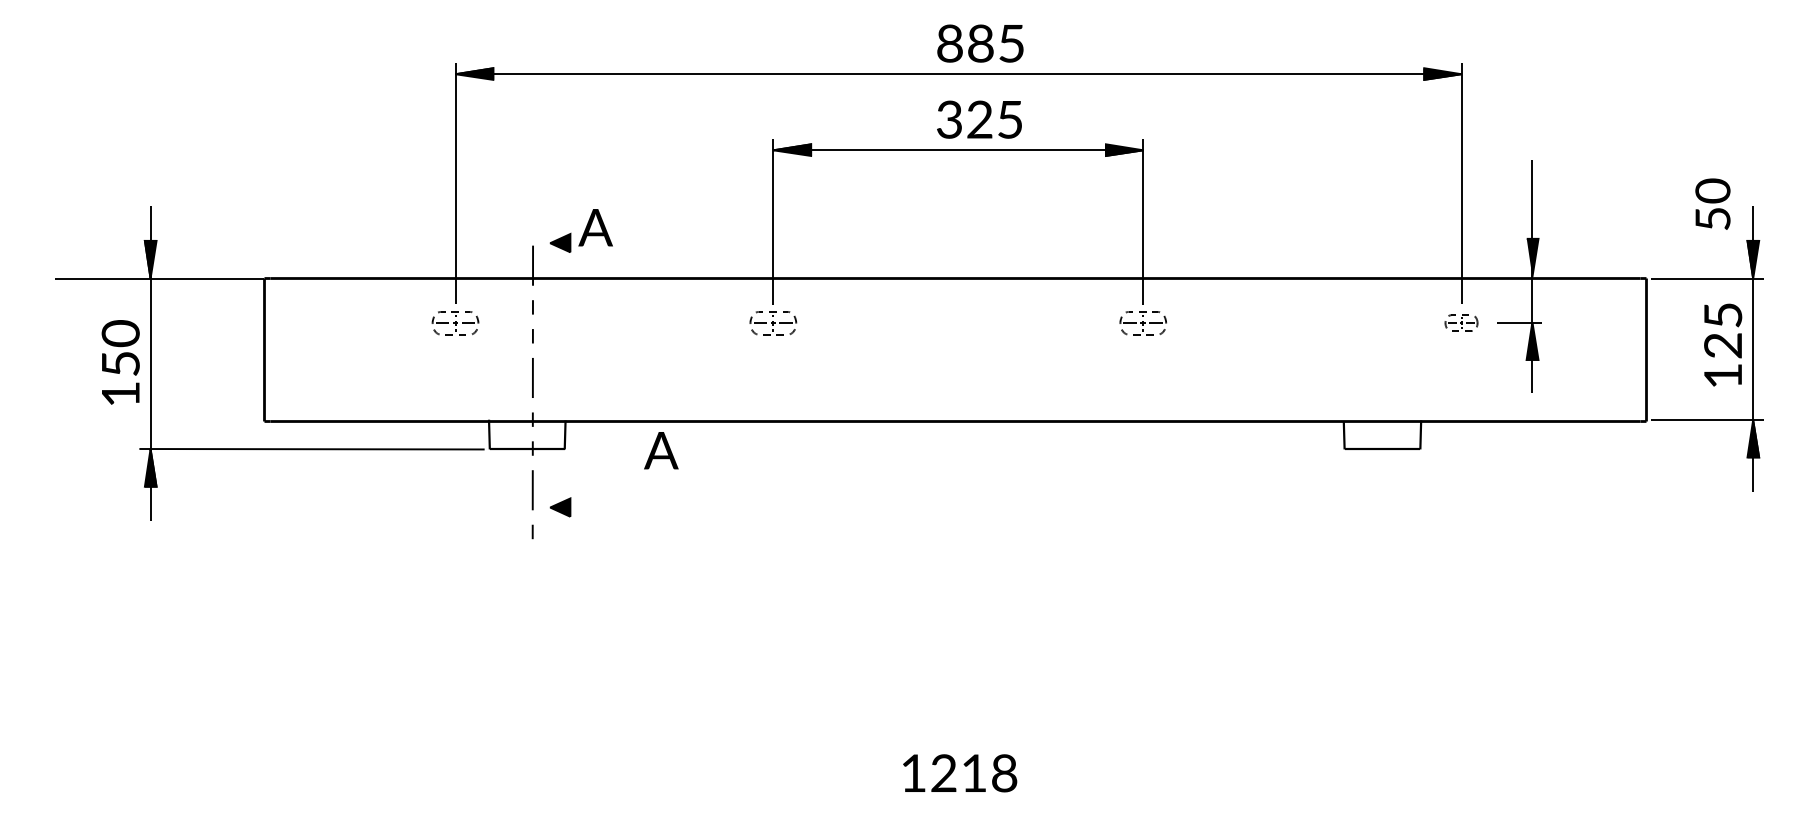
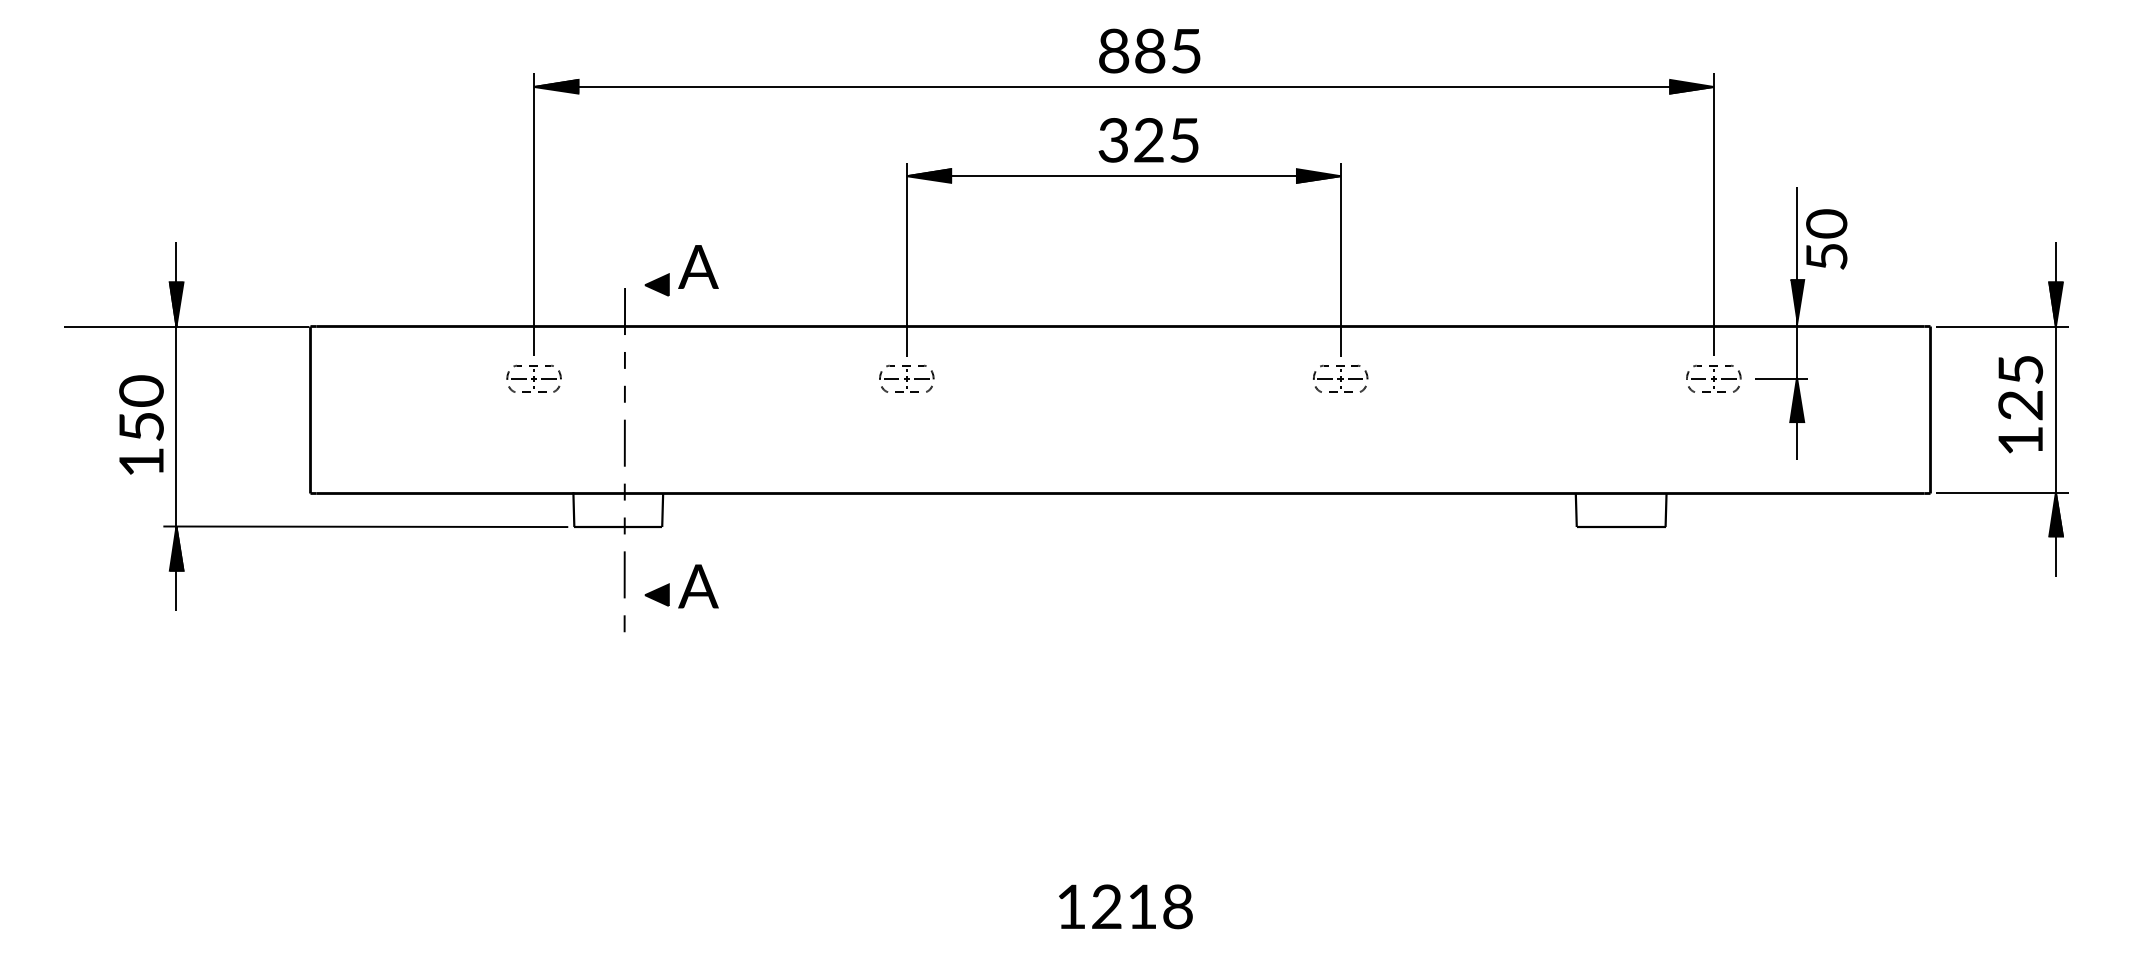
text: (1712, 204) -> (1826, 239), moved
part: (1461, 322) -> (1713, 378), size x1.43
text: (661, 450) -> (698, 586), moved

